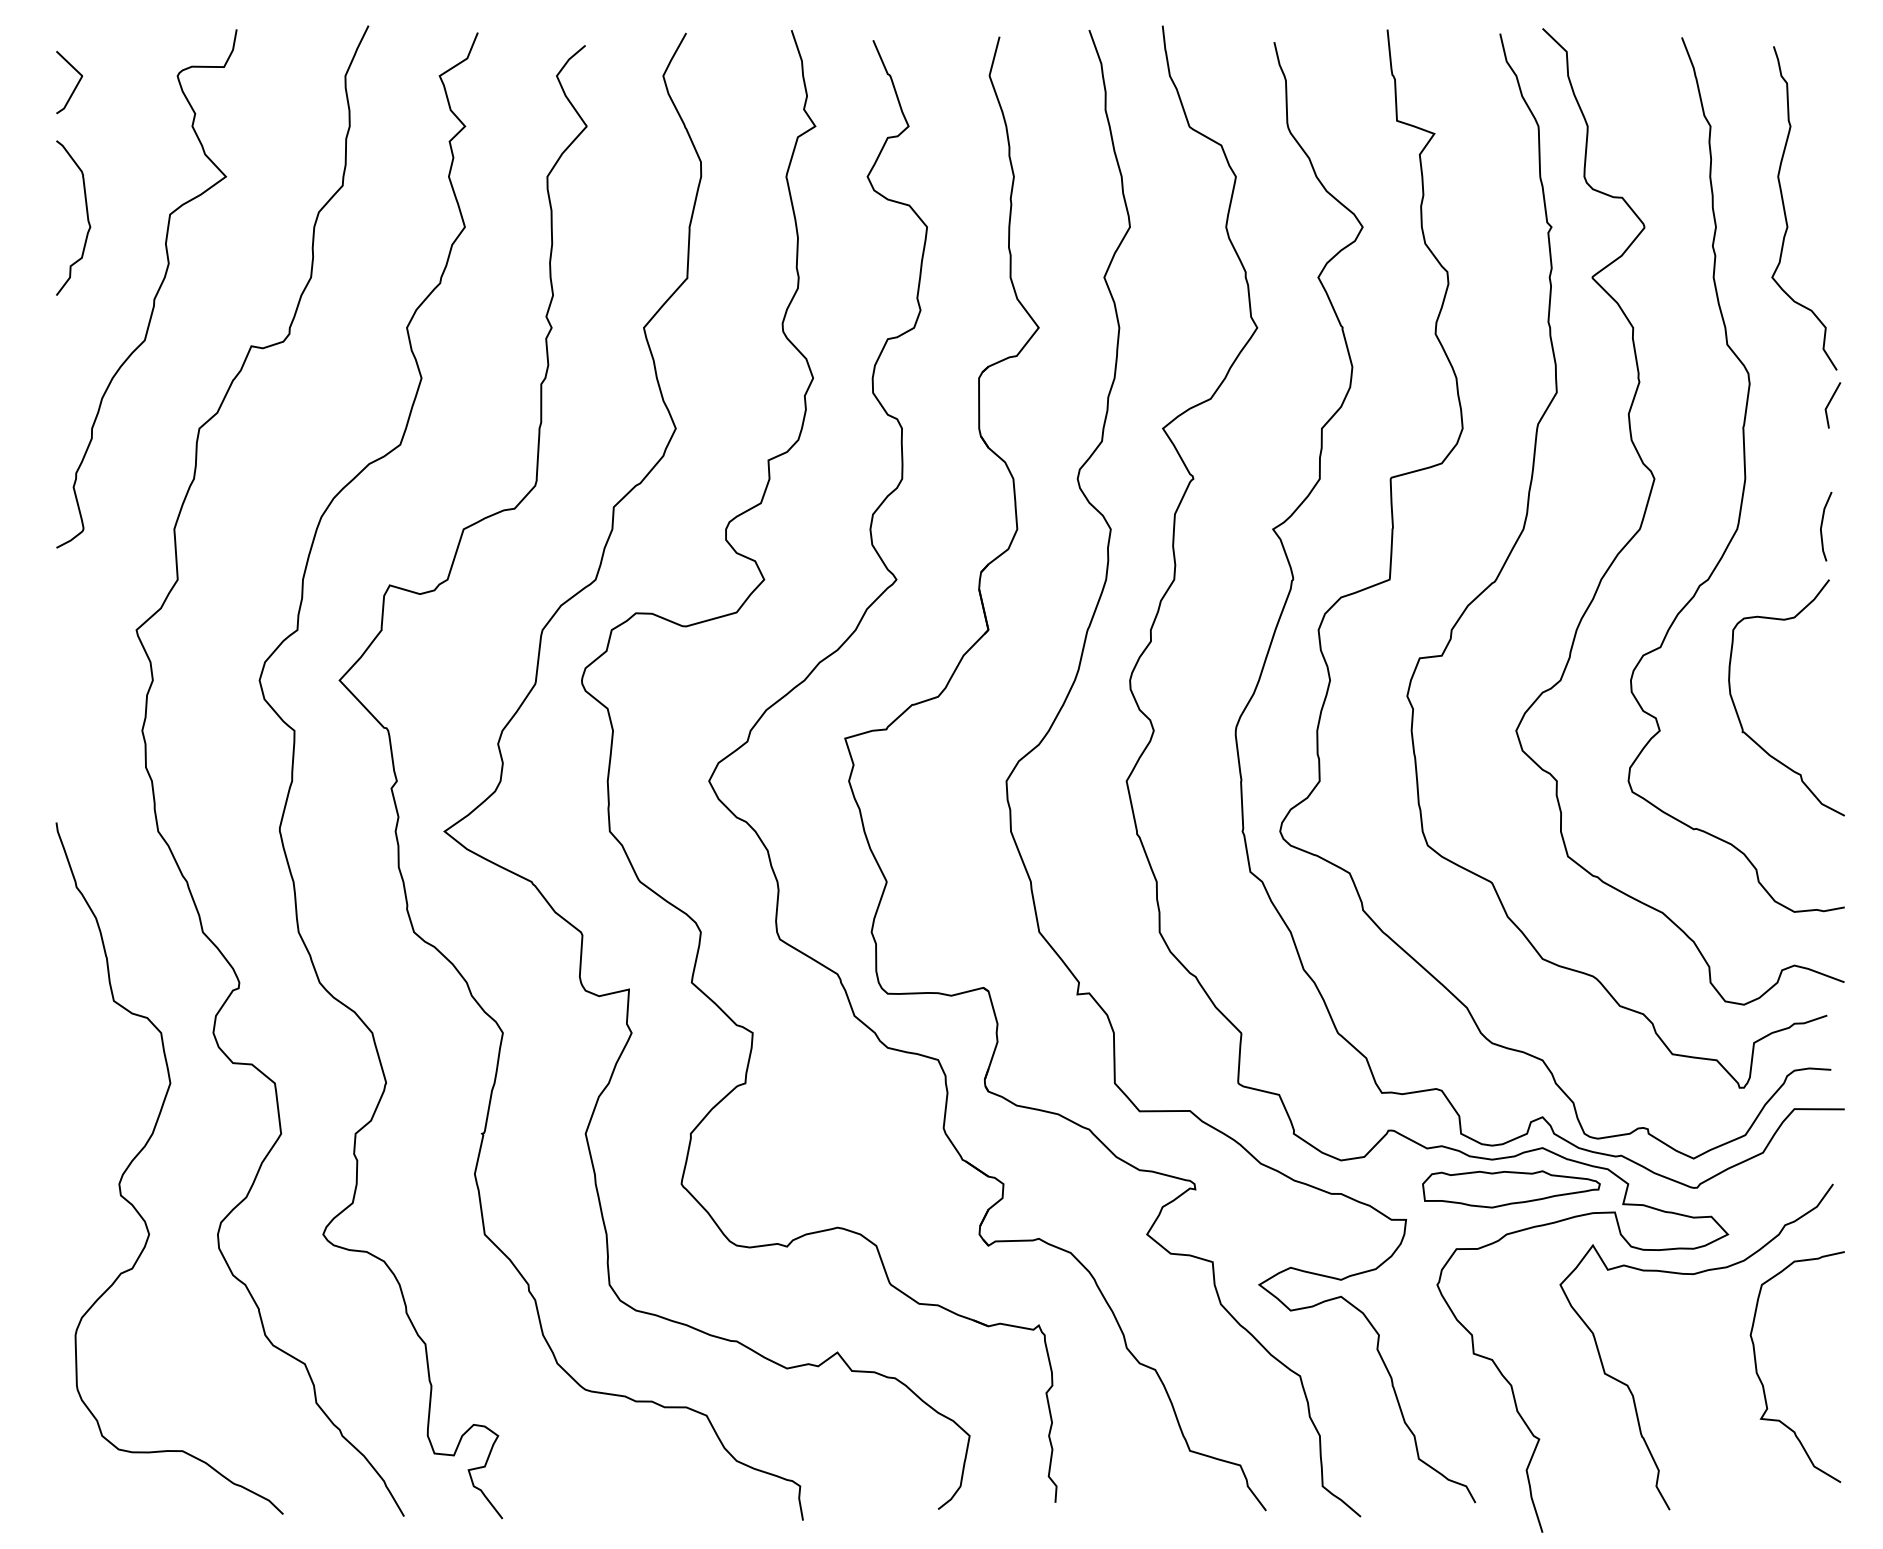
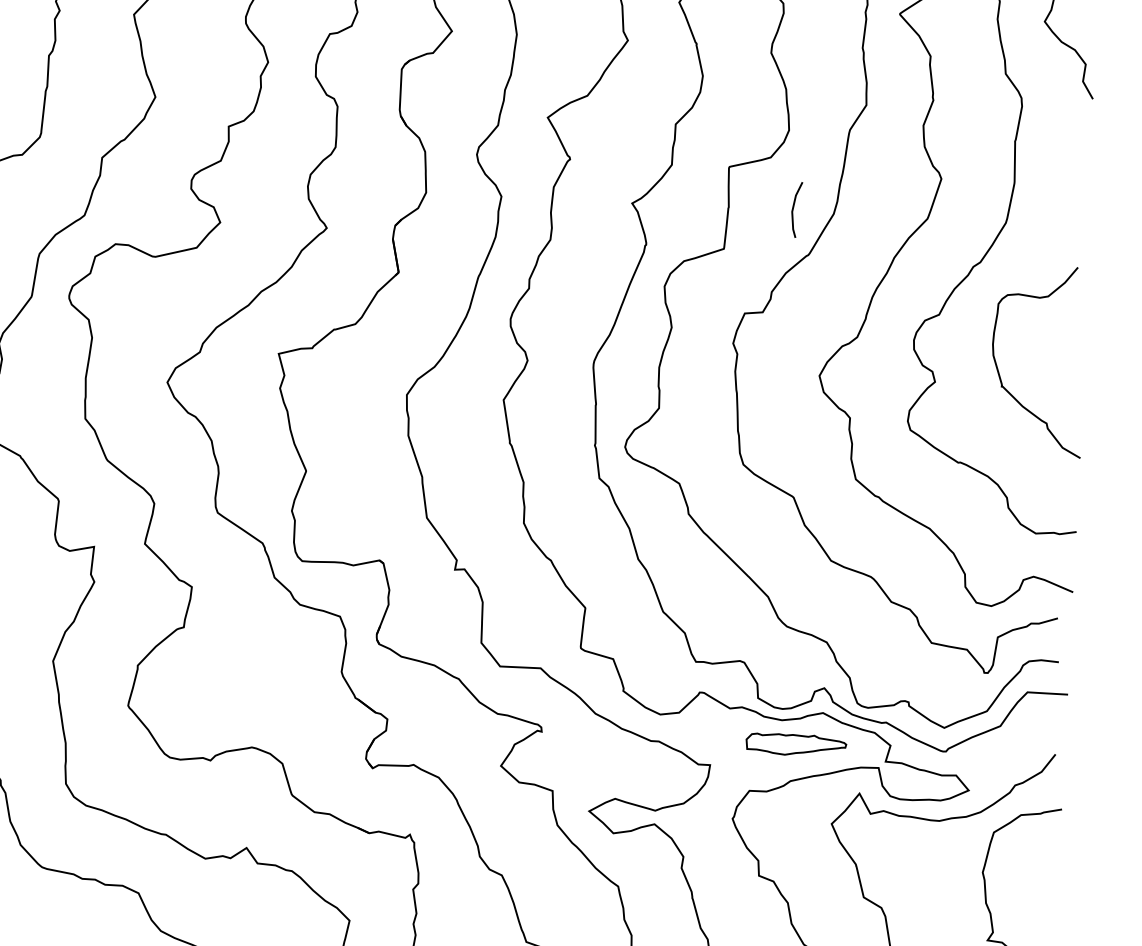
line: (1829, 404) -> (1085, 126), removed
line: (1822, 526) -> (793, 209), moved
part: (1511, 1189) -> (796, 745), size x0.7

